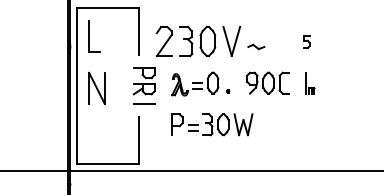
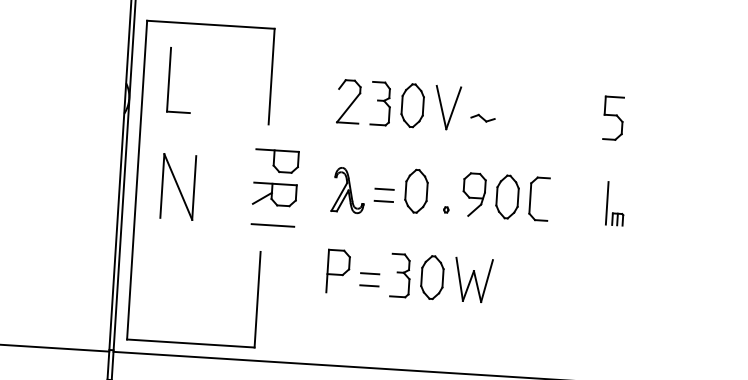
part: (210, 41) -> (416, 105), size x0.71
part: (306, 41) -> (612, 118), size x1.67
part: (267, 82) -> (505, 195), moved

